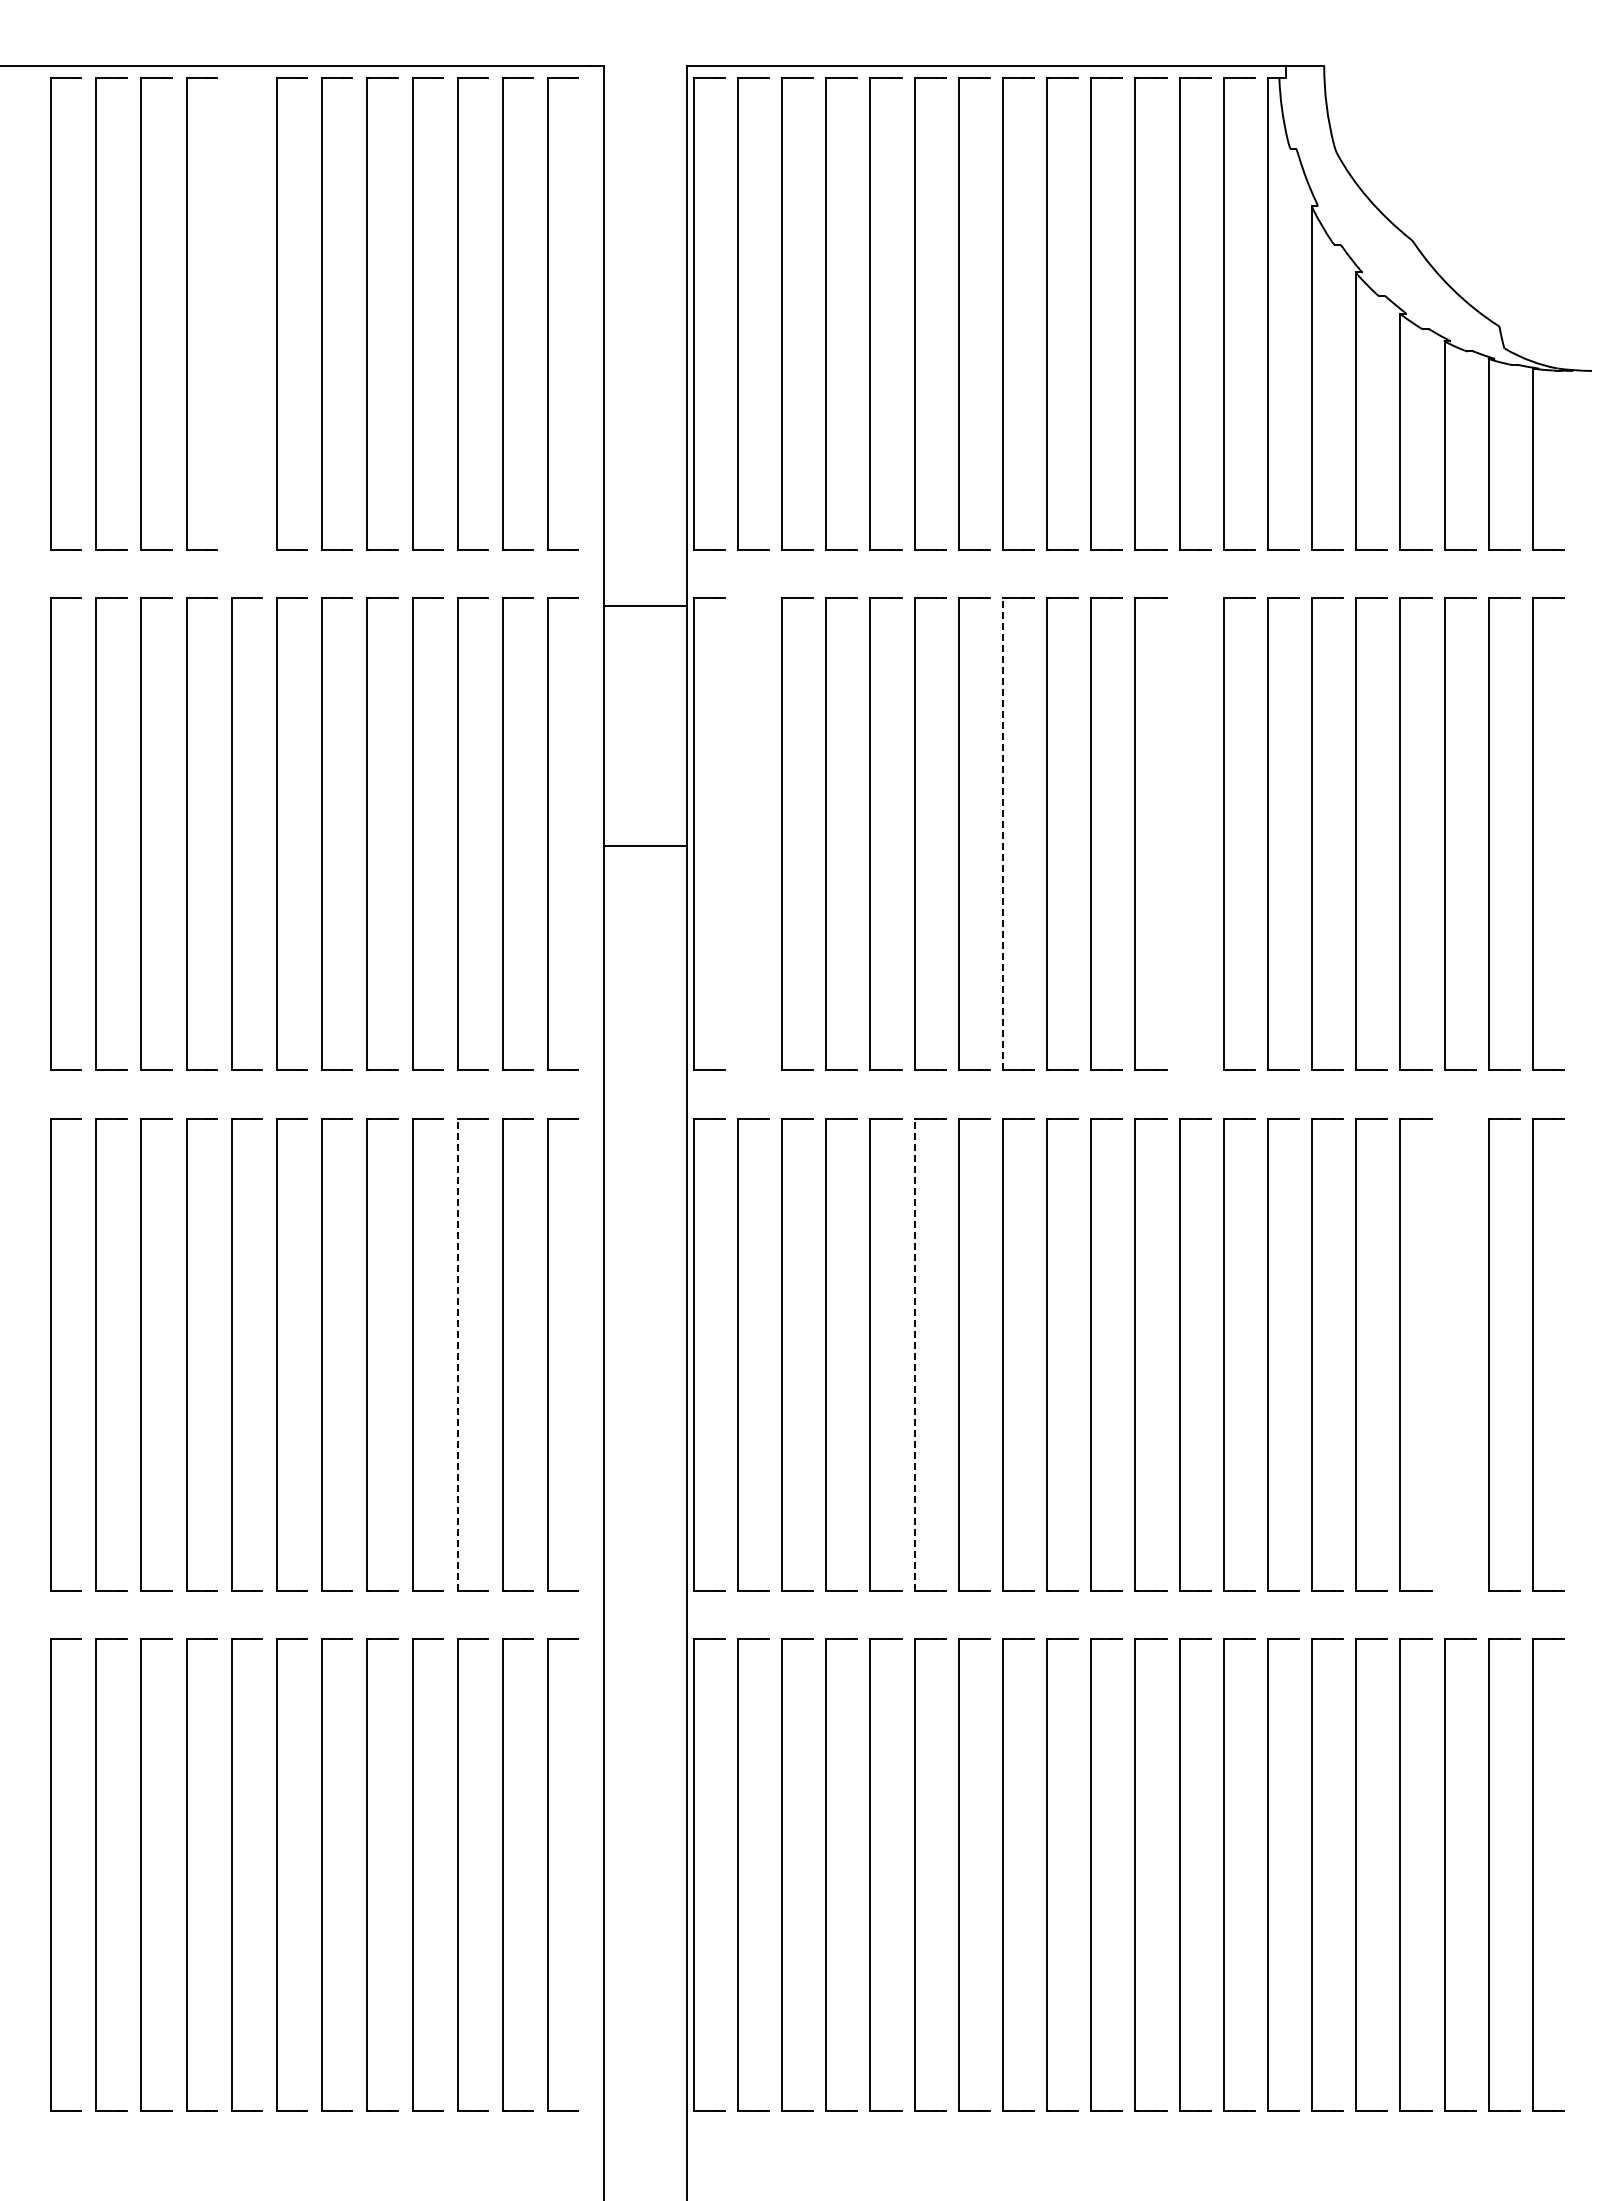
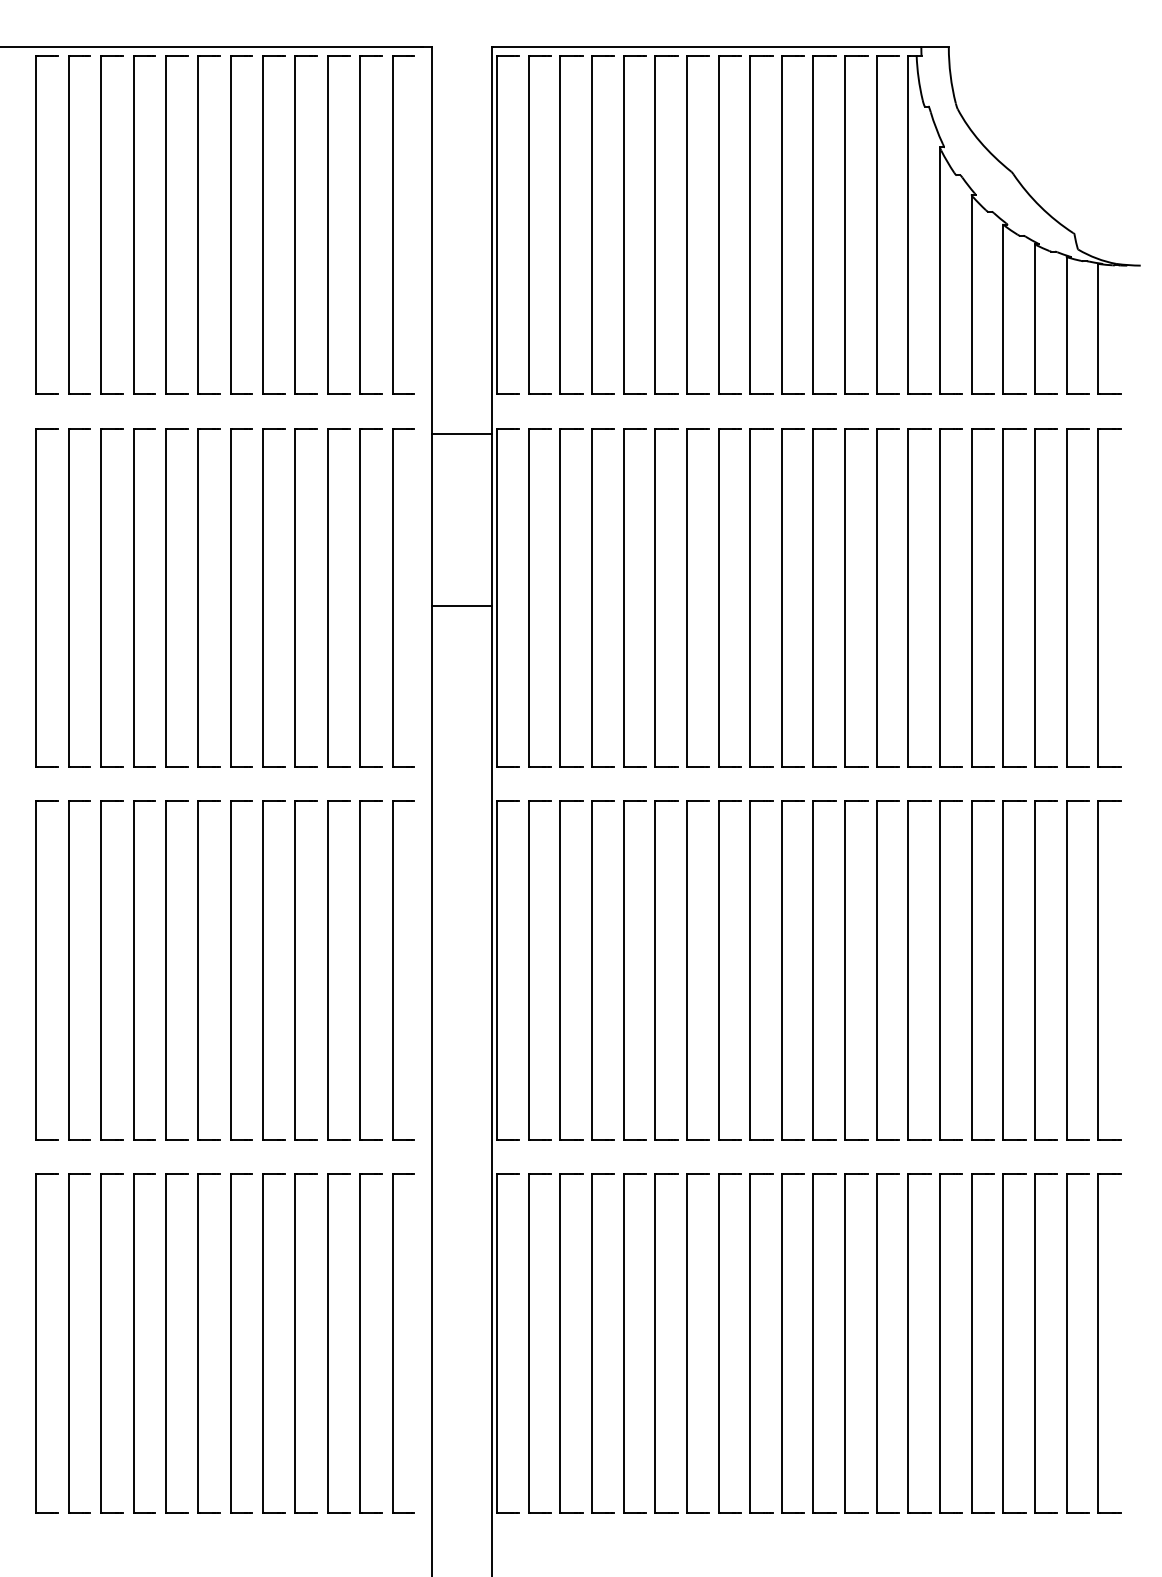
part: (232, 313) -> (166, 224), added
part: (738, 833) -> (529, 597), added
line: (1002, 833) -> (718, 597), dashed -> solid
part: (1180, 833) -> (845, 597), added
line: (457, 1354) -> (327, 970), dashed -> solid
line: (914, 1354) -> (655, 970), dashed -> solid
part: (1445, 1354) -> (1035, 970), added

